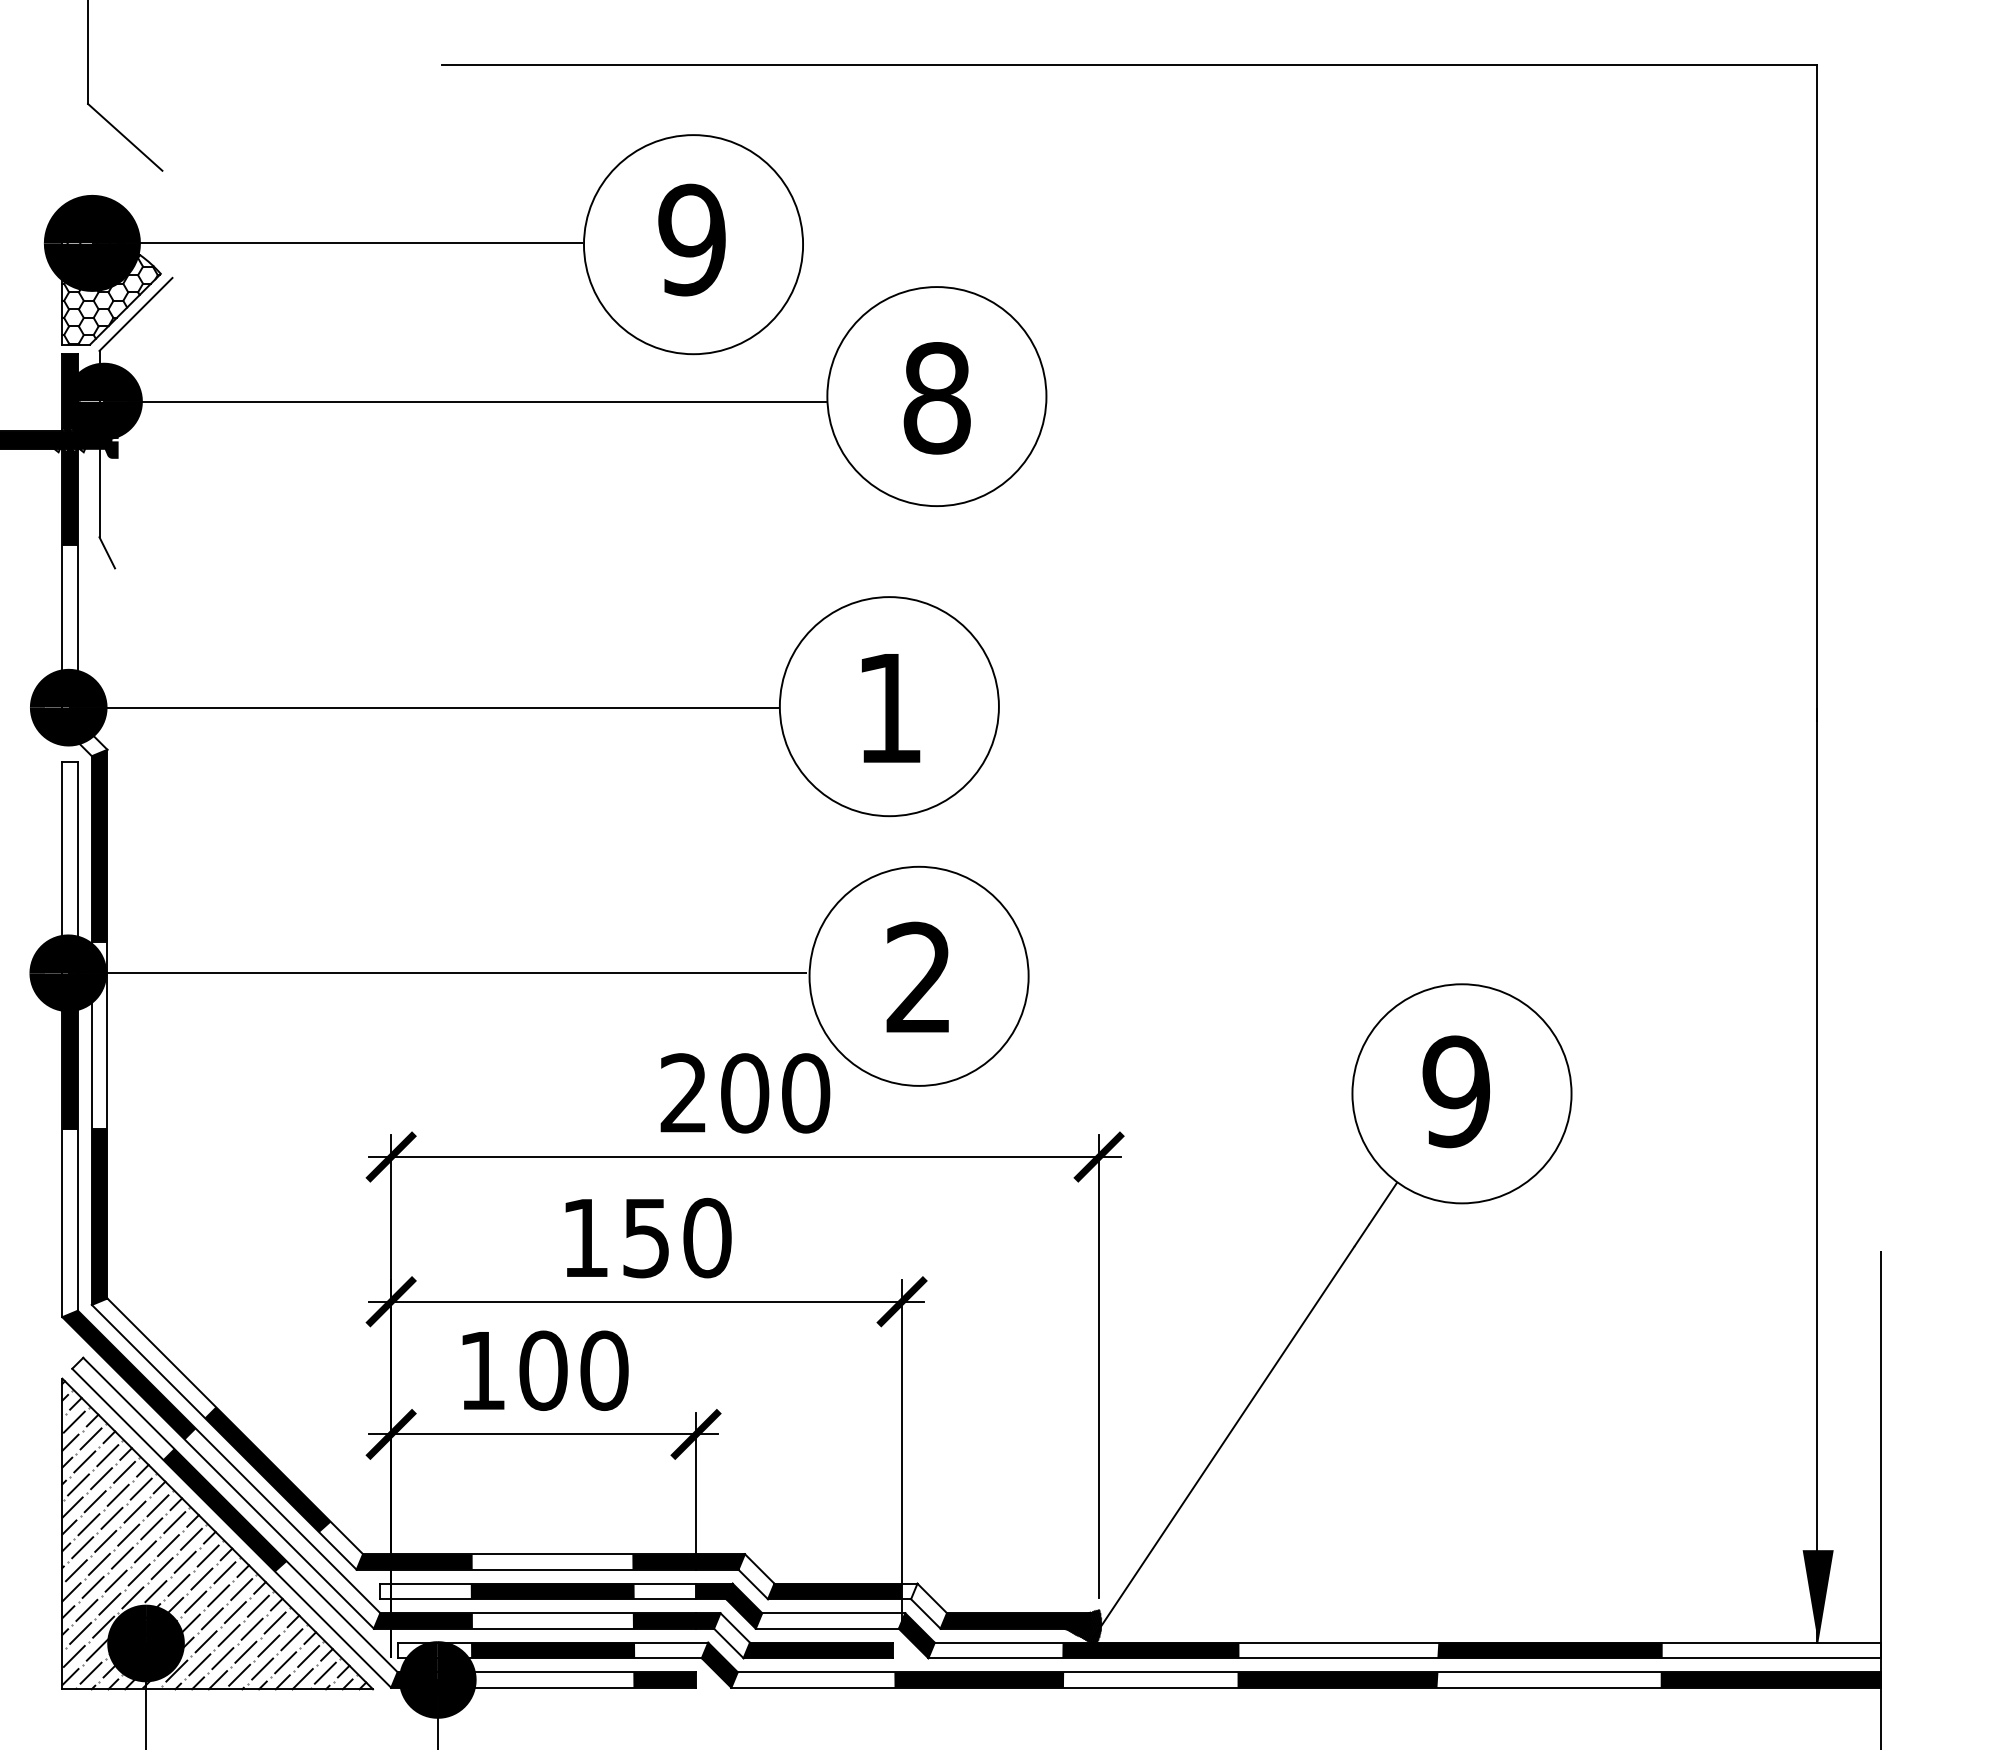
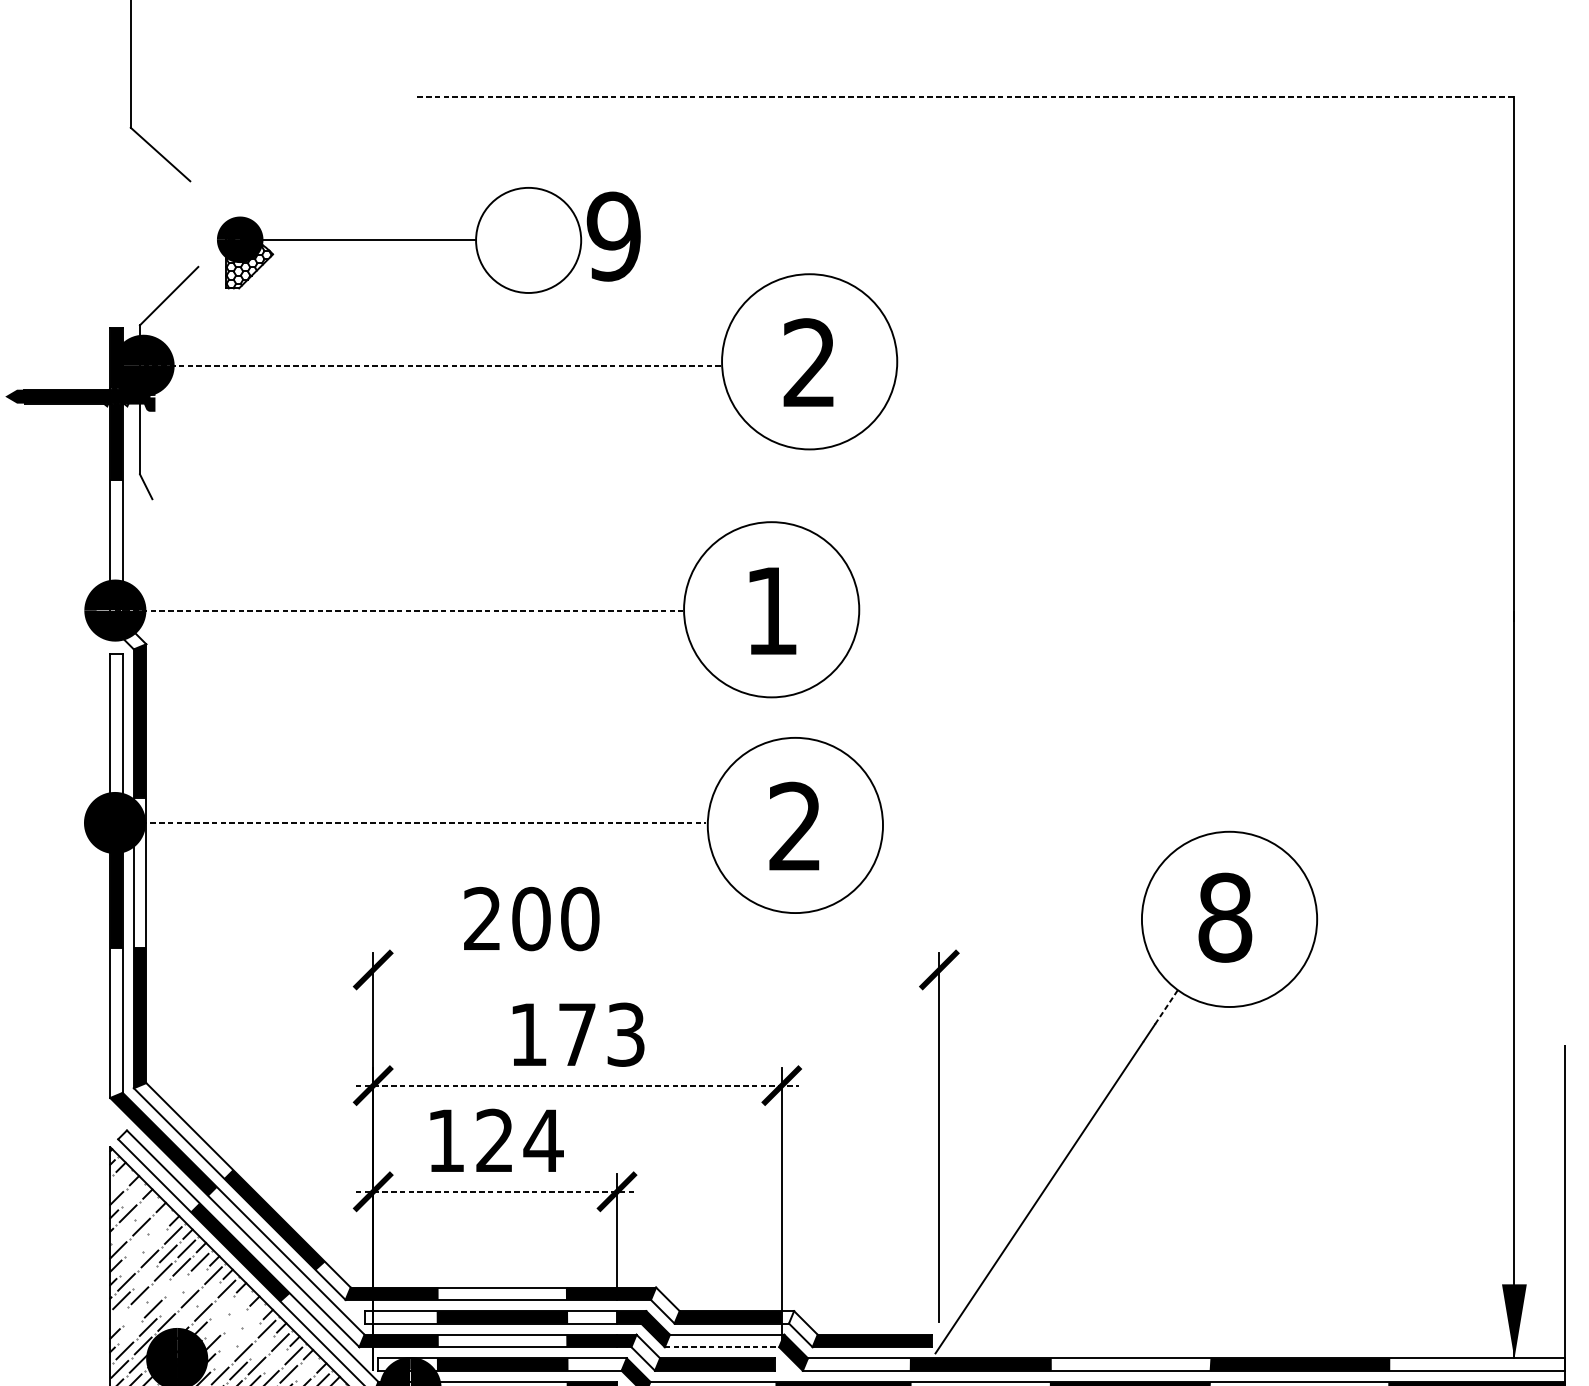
line: (1129, 65) -> (963, 97), solid -> dashed
part: (423, 244) -> (399, 240), size x0.6
text: (936, 398) -> (809, 363), 8 -> 2
line: (465, 401) -> (432, 365), solid -> dashed
line: (423, 707) -> (399, 610), solid -> dashed
line: (438, 973) -> (411, 823), solid -> dashed
text: (1456, 1091) -> (1225, 917), 9 -> 8
text: (745, 1093) -> (531, 919), moved
line: (744, 1157) -> (655, 970), removed
line: (1383, 1203) -> (1166, 1007), solid -> dashed
text: (677, 1237) -> (602, 1034), 150 -> 173
line: (647, 1301) -> (578, 1085), solid -> dashed
text: (574, 1370) -> (519, 1140), 100 -> 124
line: (73, 1421) -> (119, 1181), removed
line: (544, 1434) -> (495, 1191), solid -> dashed
line: (90, 1438) -> (132, 1195), removed
line: (107, 1455) -> (146, 1208), removed
line: (124, 1471) -> (159, 1221), removed
line: (78, 1484) -> (123, 1231), removed
line: (117, 1494) -> (154, 1239), removed
line: (94, 1501) -> (135, 1245), removed
line: (88, 1524) -> (131, 1263), removed
line: (105, 1540) -> (144, 1276), removed
line: (168, 1545) -> (195, 1280), removed
line: (145, 1551) -> (176, 1285), removed
line: (121, 1557) -> (157, 1290), removed
line: (184, 1561) -> (207, 1293), removed
line: (224, 1572) -> (239, 1302), removed
line: (138, 1574) -> (171, 1303), removed
line: (201, 1578) -> (221, 1306), removed
line: (92, 1586) -> (134, 1313), removed
line: (241, 1589) -> (253, 1315), removed
line: (155, 1591) -> (184, 1317), removed
line: (71, 1592) -> (117, 1318), removed
line: (218, 1595) -> (235, 1320), removed
line: (195, 1601) -> (216, 1325), removed
line: (86, 1609) -> (129, 1331), removed
line: (234, 1612) -> (247, 1334), removed
line: (211, 1618) -> (229, 1338), removed
hatch: (1082, 1627) -> (926, 1346), removed
line: (251, 1628) -> (261, 1346), removed
line: (827, 1628) -> (722, 1346), solid -> dashed
line: (205, 1641) -> (224, 1357), removed
line: (268, 1645) -> (275, 1360), removed
line: (308, 1656) -> (307, 1369), removed

